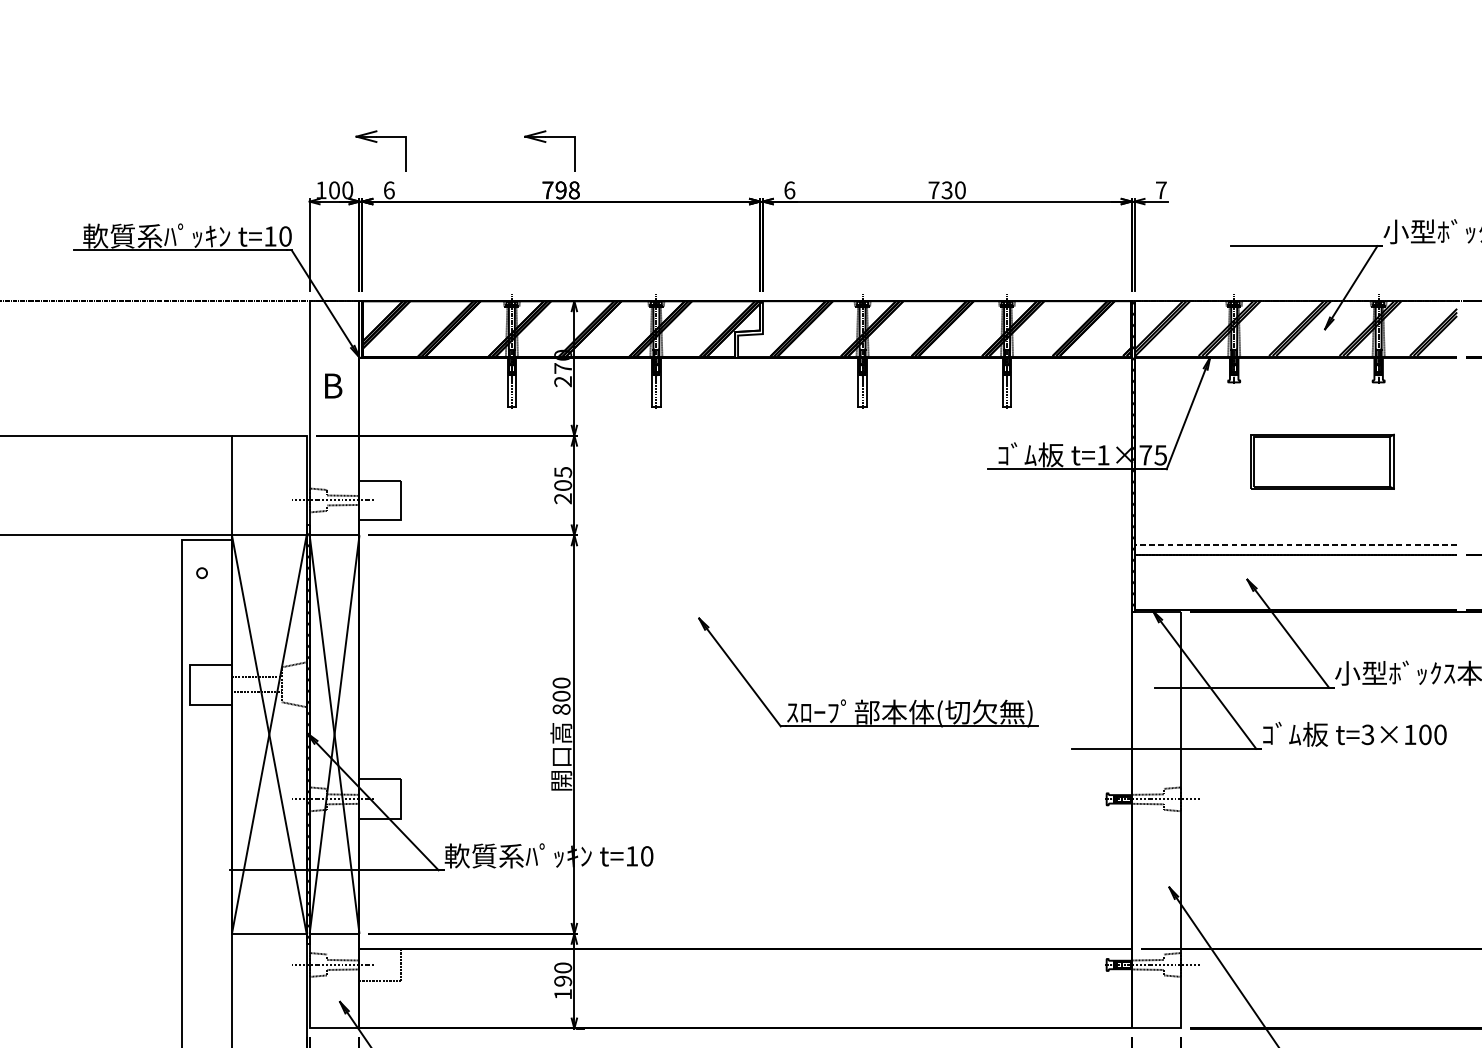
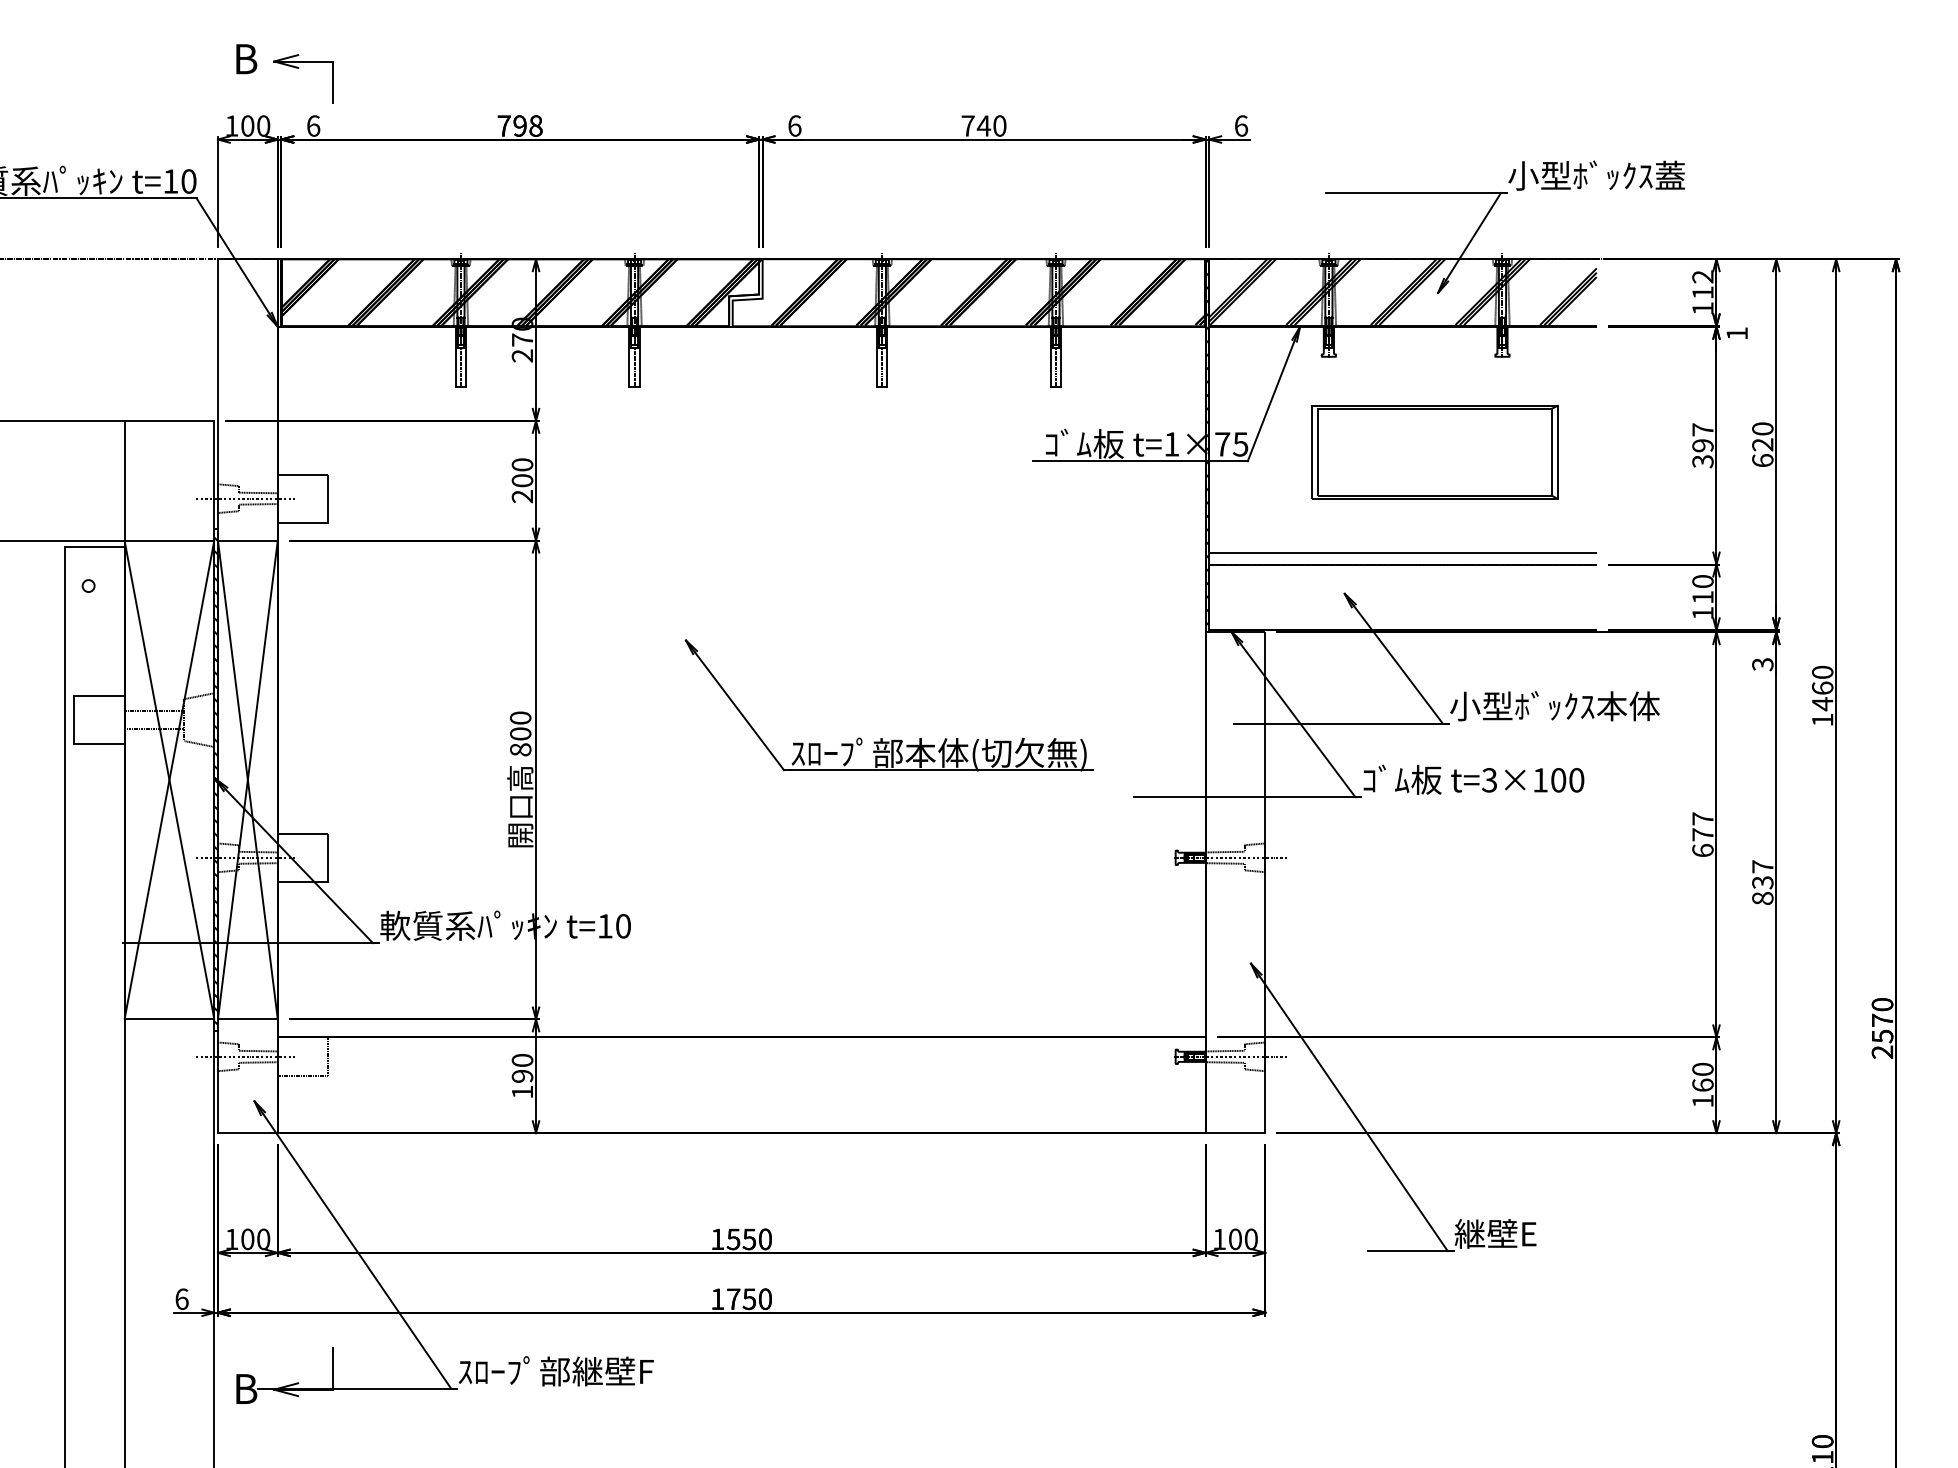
part: (545, 142) -> (501, 68), removed
text: (946, 189) -> (983, 125), 730 -> 740
text: (1161, 189) -> (1241, 125), 7 -> 6
text: (333, 386) -> (246, 59), moved
part: (1322, 461) -> (1434, 451), size x1.43
text: (563, 472) -> (522, 464), 205 -> 200
line: (1295, 545) -> (1402, 552), dashed -> solid

